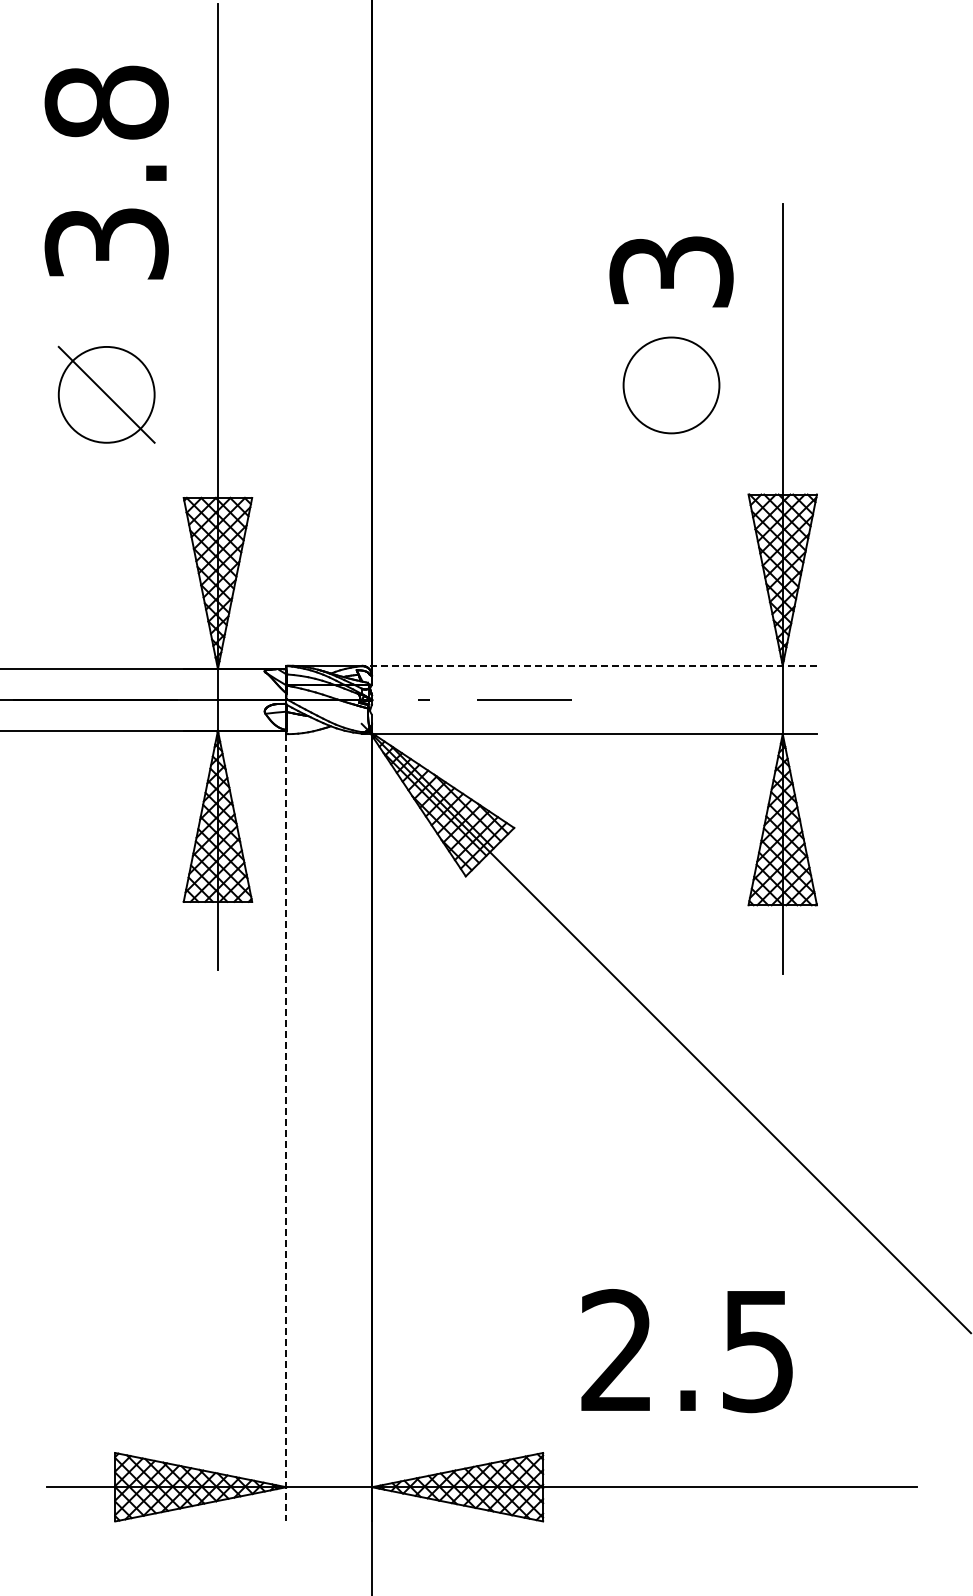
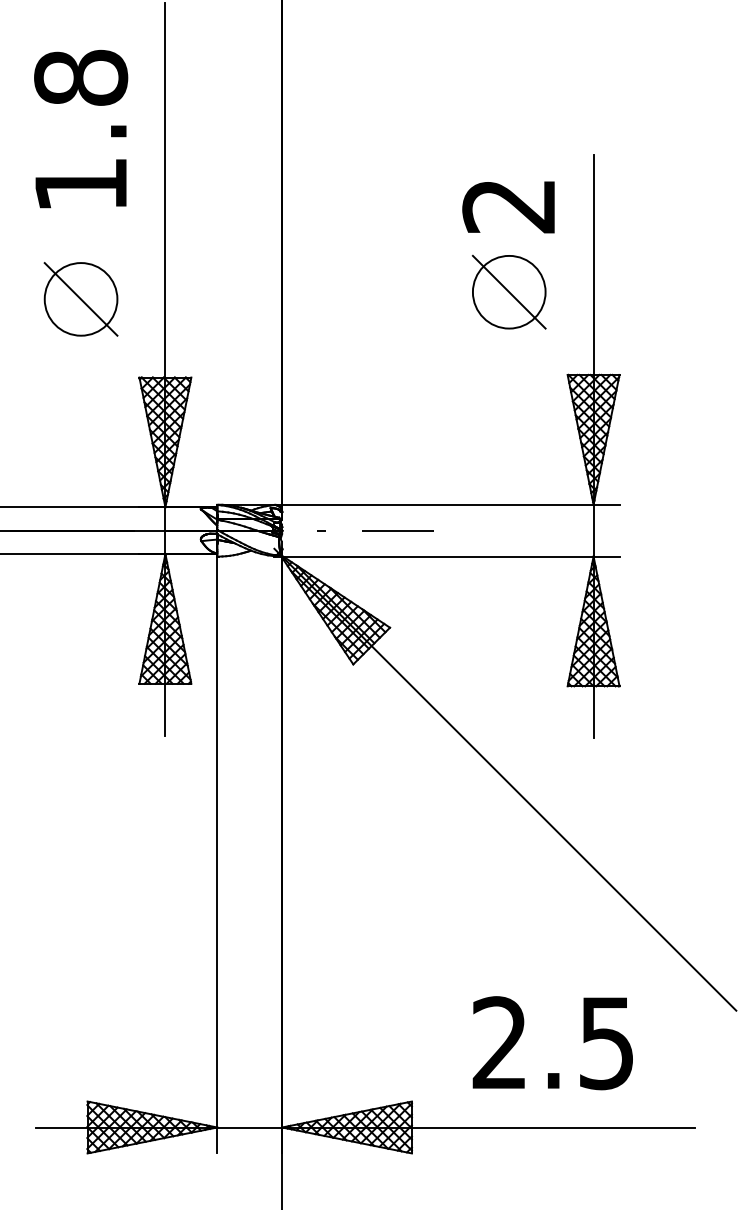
text: (106, 243) -> (80, 184), 3.8 -> 1.8
text: (671, 271) -> (509, 205), 3 -> 2
line: (671, 385) -> (509, 292), added
line: (589, 665) -> (447, 504), dashed -> solid
line: (286, 1127) -> (217, 854), dashed -> solid
text: (686, 1351) -> (552, 1043), moved

